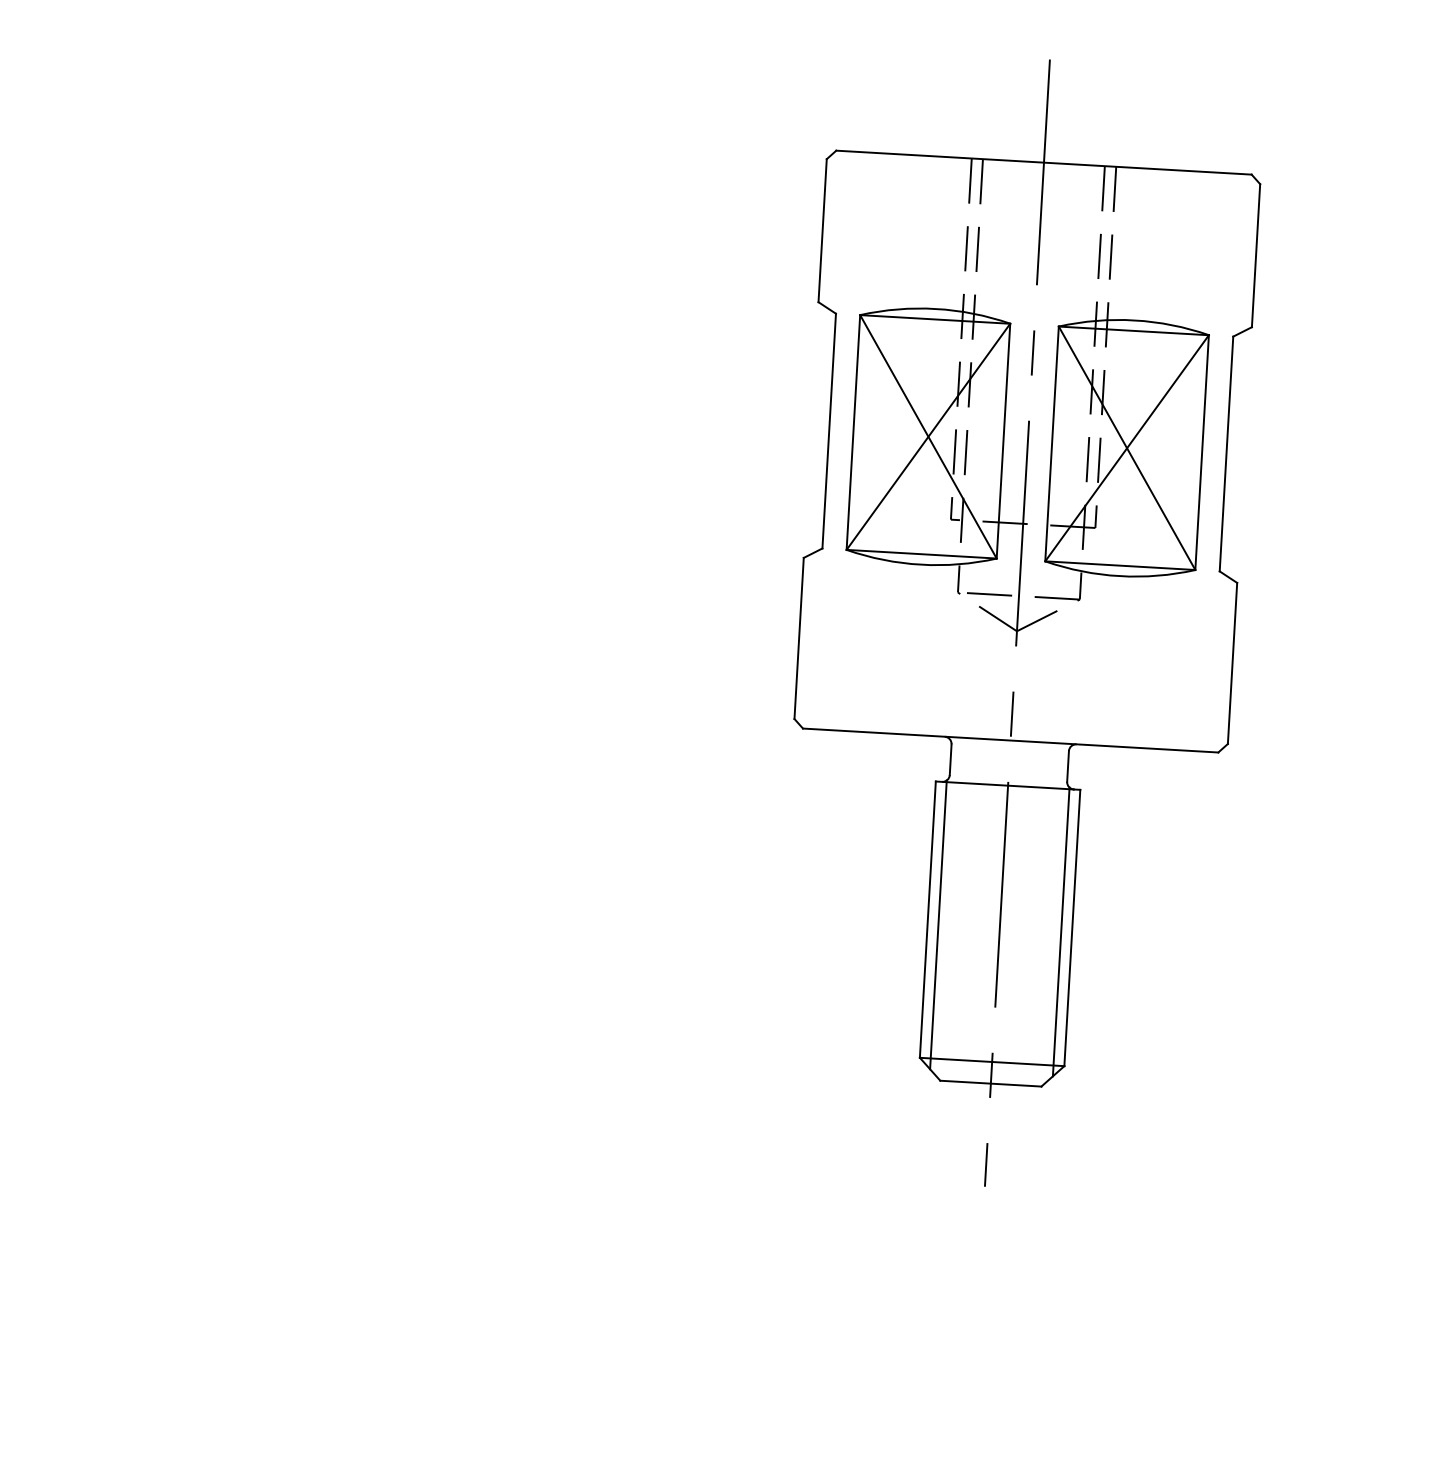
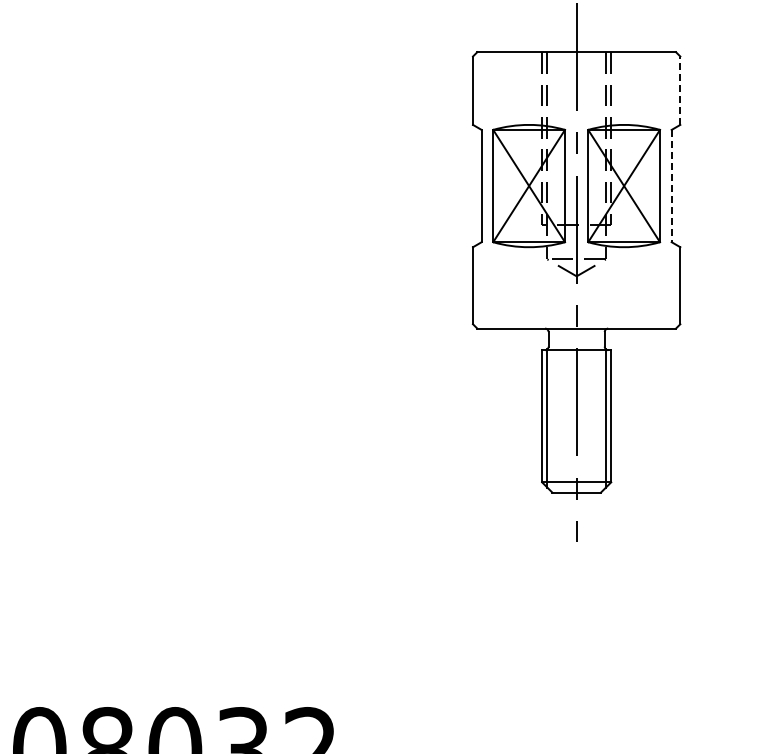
line: (1256, 255) -> (680, 90), solid -> dashed
line: (1226, 454) -> (671, 186), solid -> dashed

